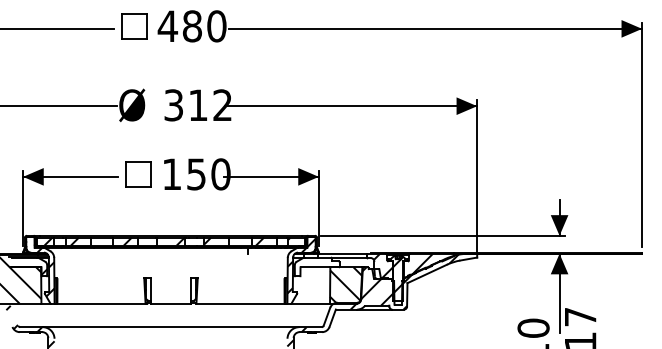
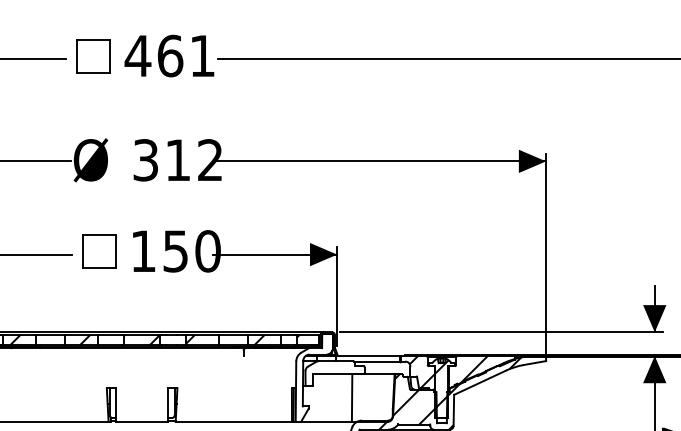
text: (204, 26) -> (186, 56), 480 -> 461
hatch: (301, 265) -> (314, 371), removed
hatch: (345, 285) -> (372, 397), removed

